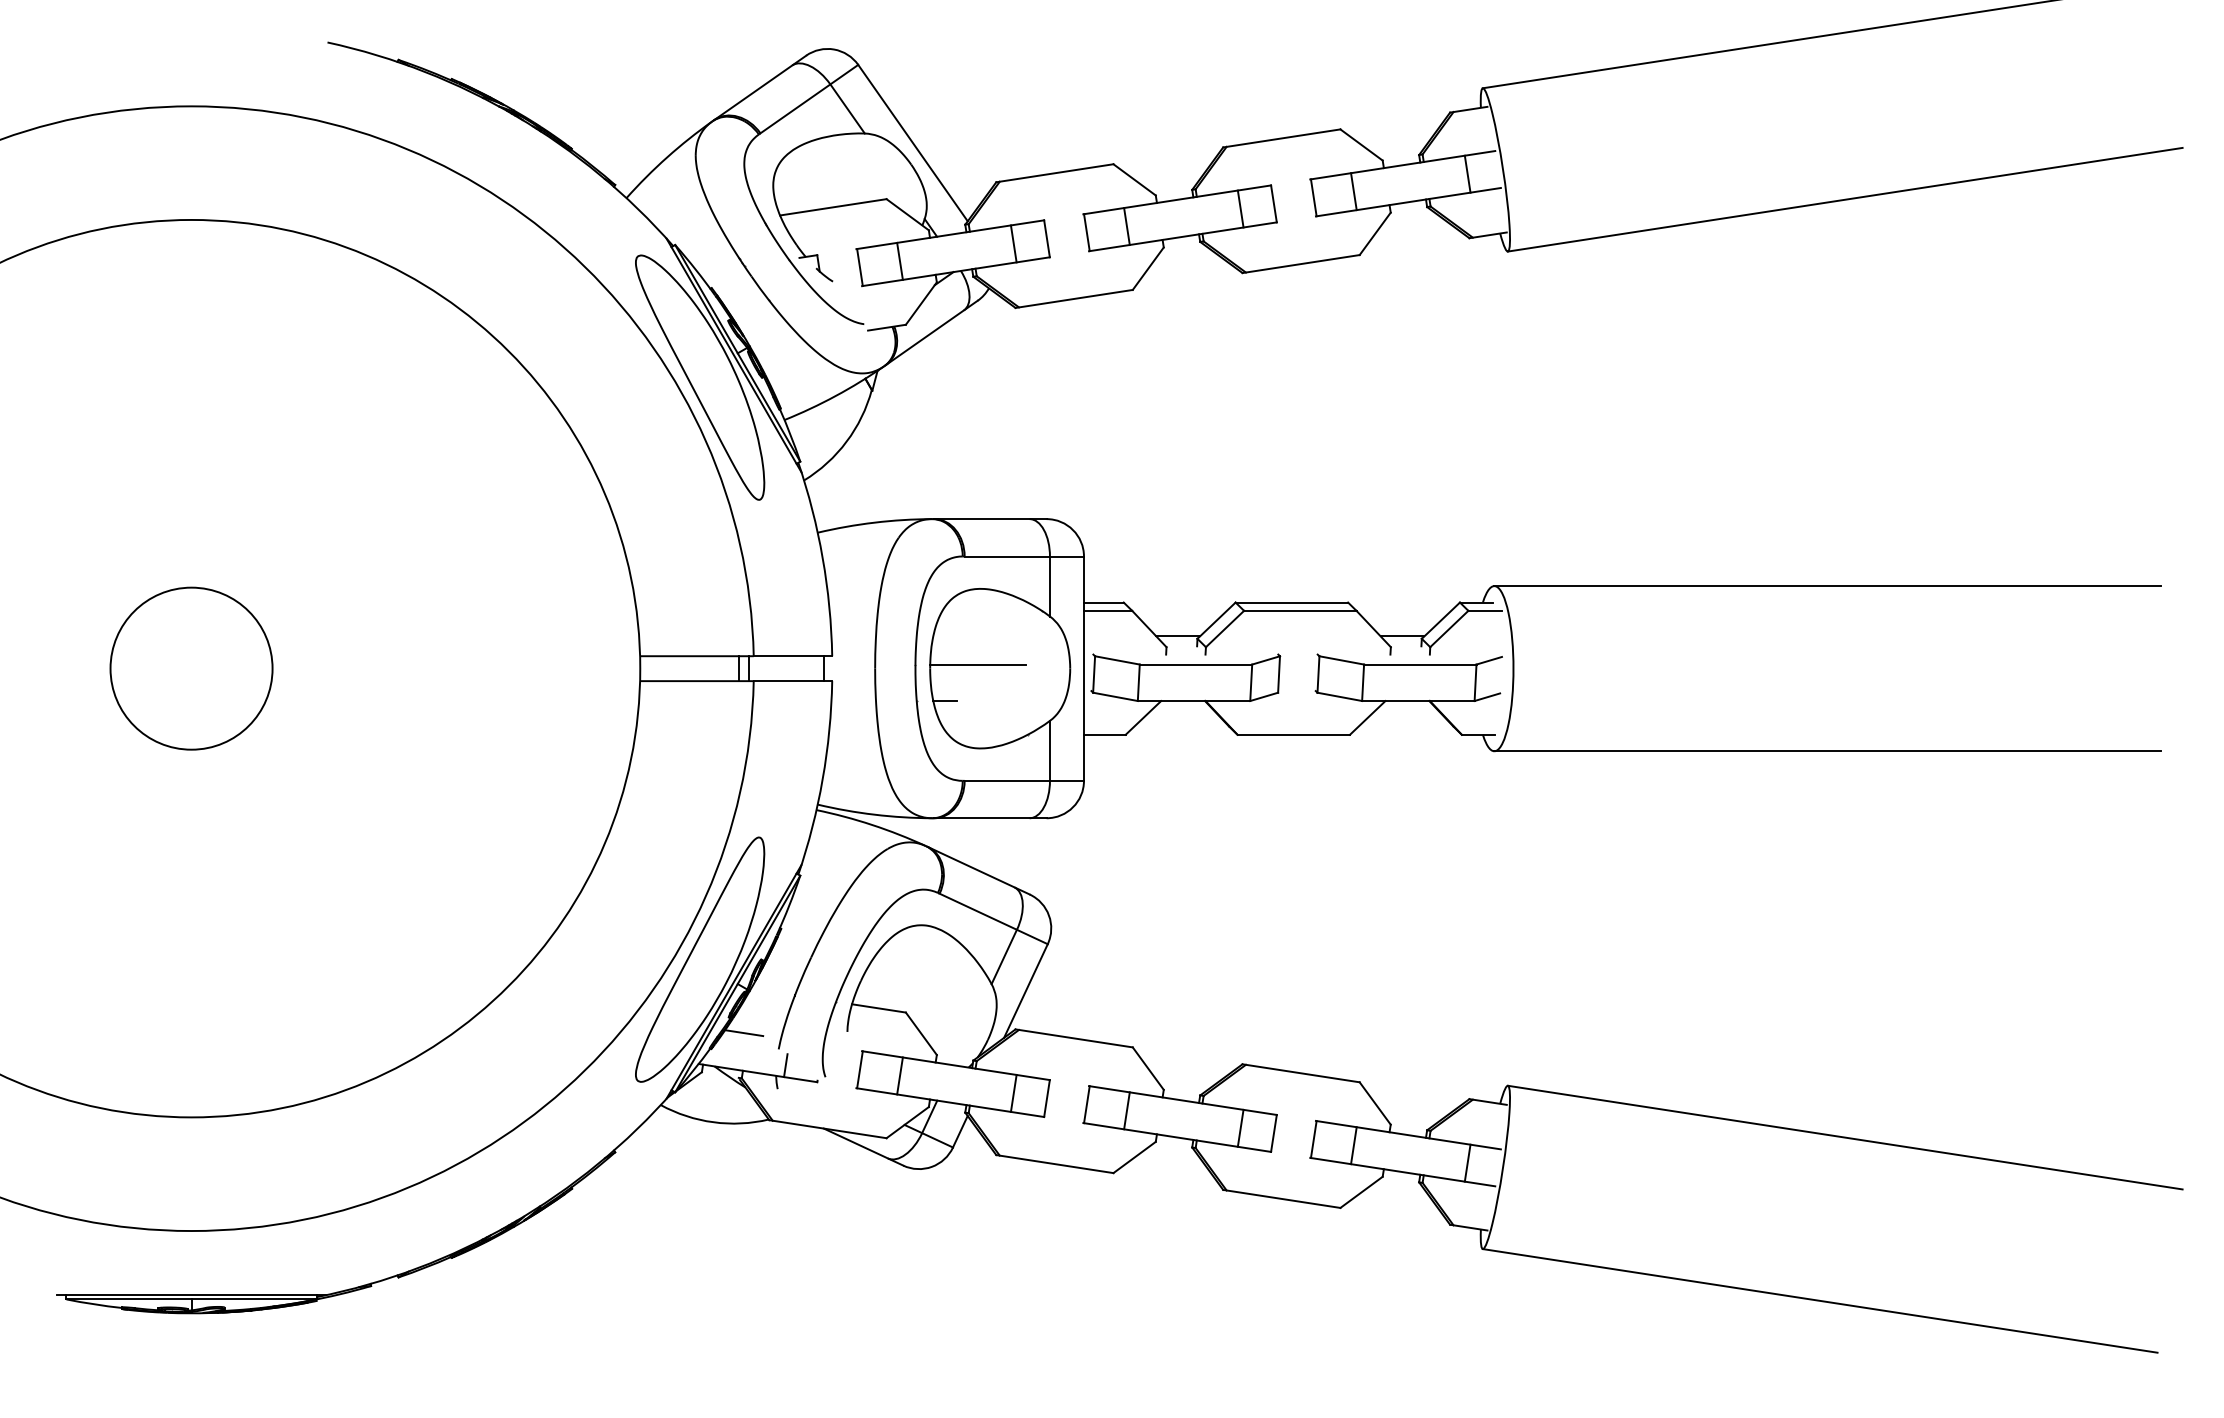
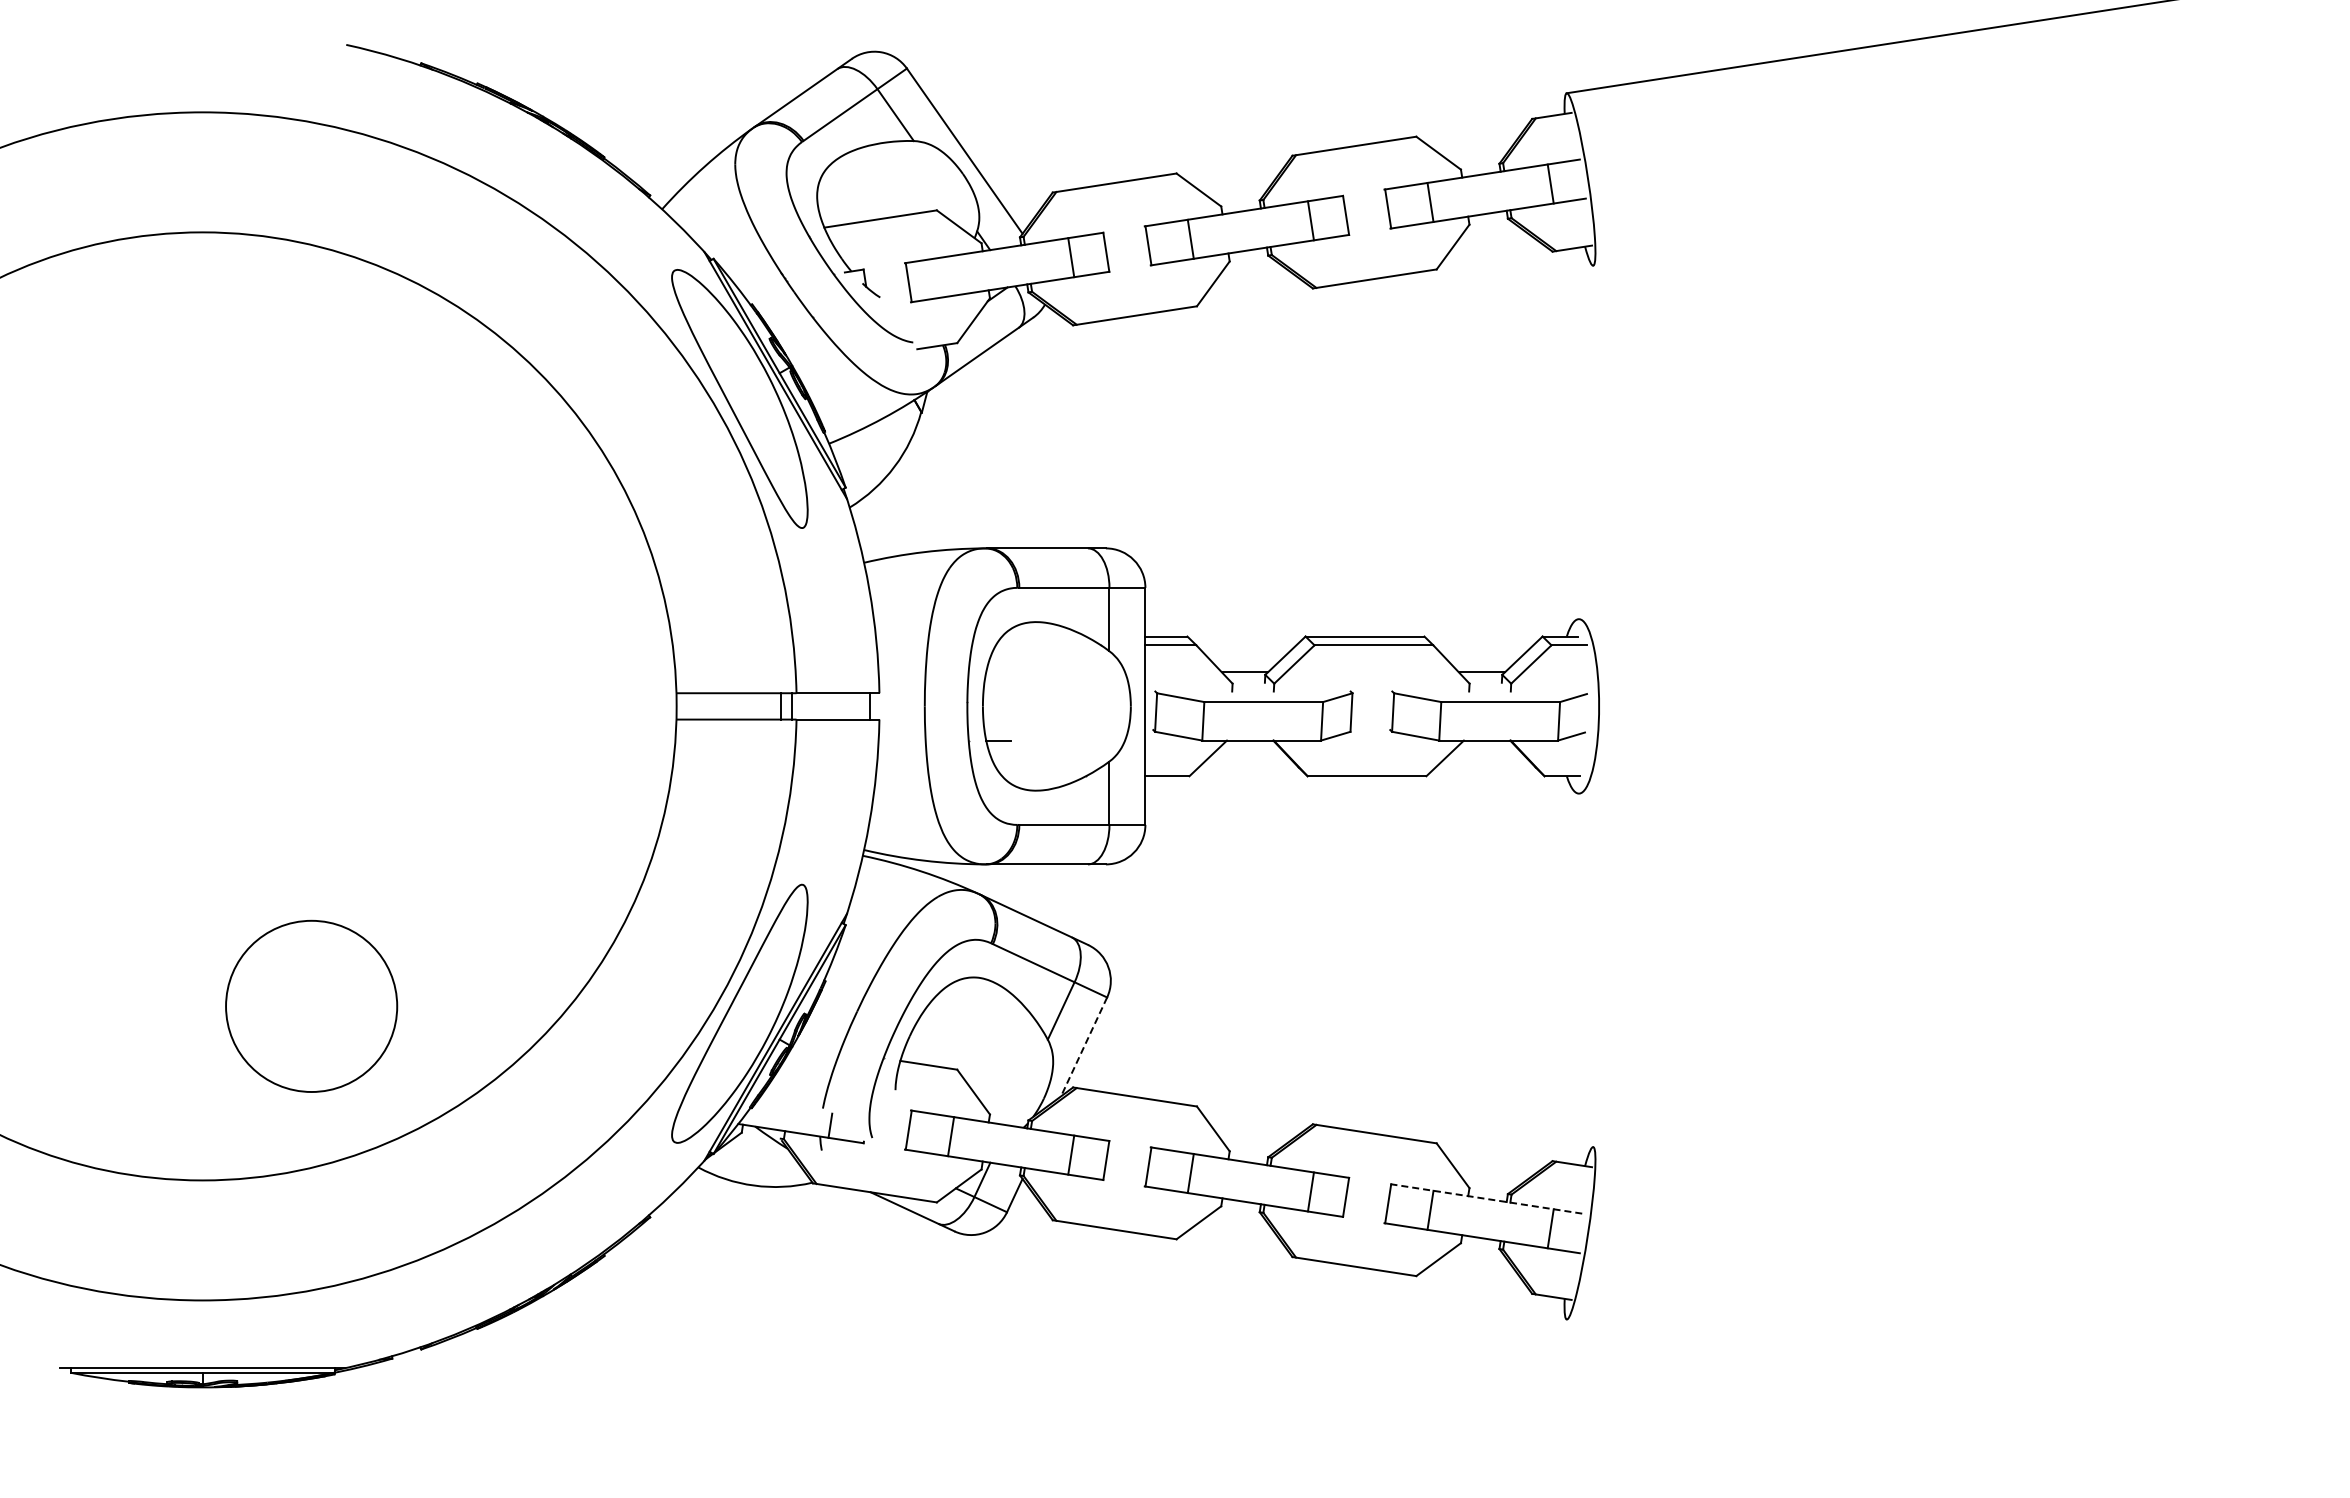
line: (1845, 199) -> (1949, 210), removed
line: (900, 260) -> (951, 275), removed
line: (1827, 586) -> (1930, 619), removed
line: (978, 664) -> (1033, 702), removed
circle: (191, 667) -> (311, 1005), moved
line: (1827, 751) -> (1930, 793), removed
line: (1026, 990) -> (1084, 1046), solid -> dashed
line: (744, 1033) -> (786, 1091), removed
line: (1408, 1135) -> (1488, 1199), solid -> dashed
line: (1845, 1137) -> (1949, 1201), removed
line: (1819, 1301) -> (1922, 1374), removed

